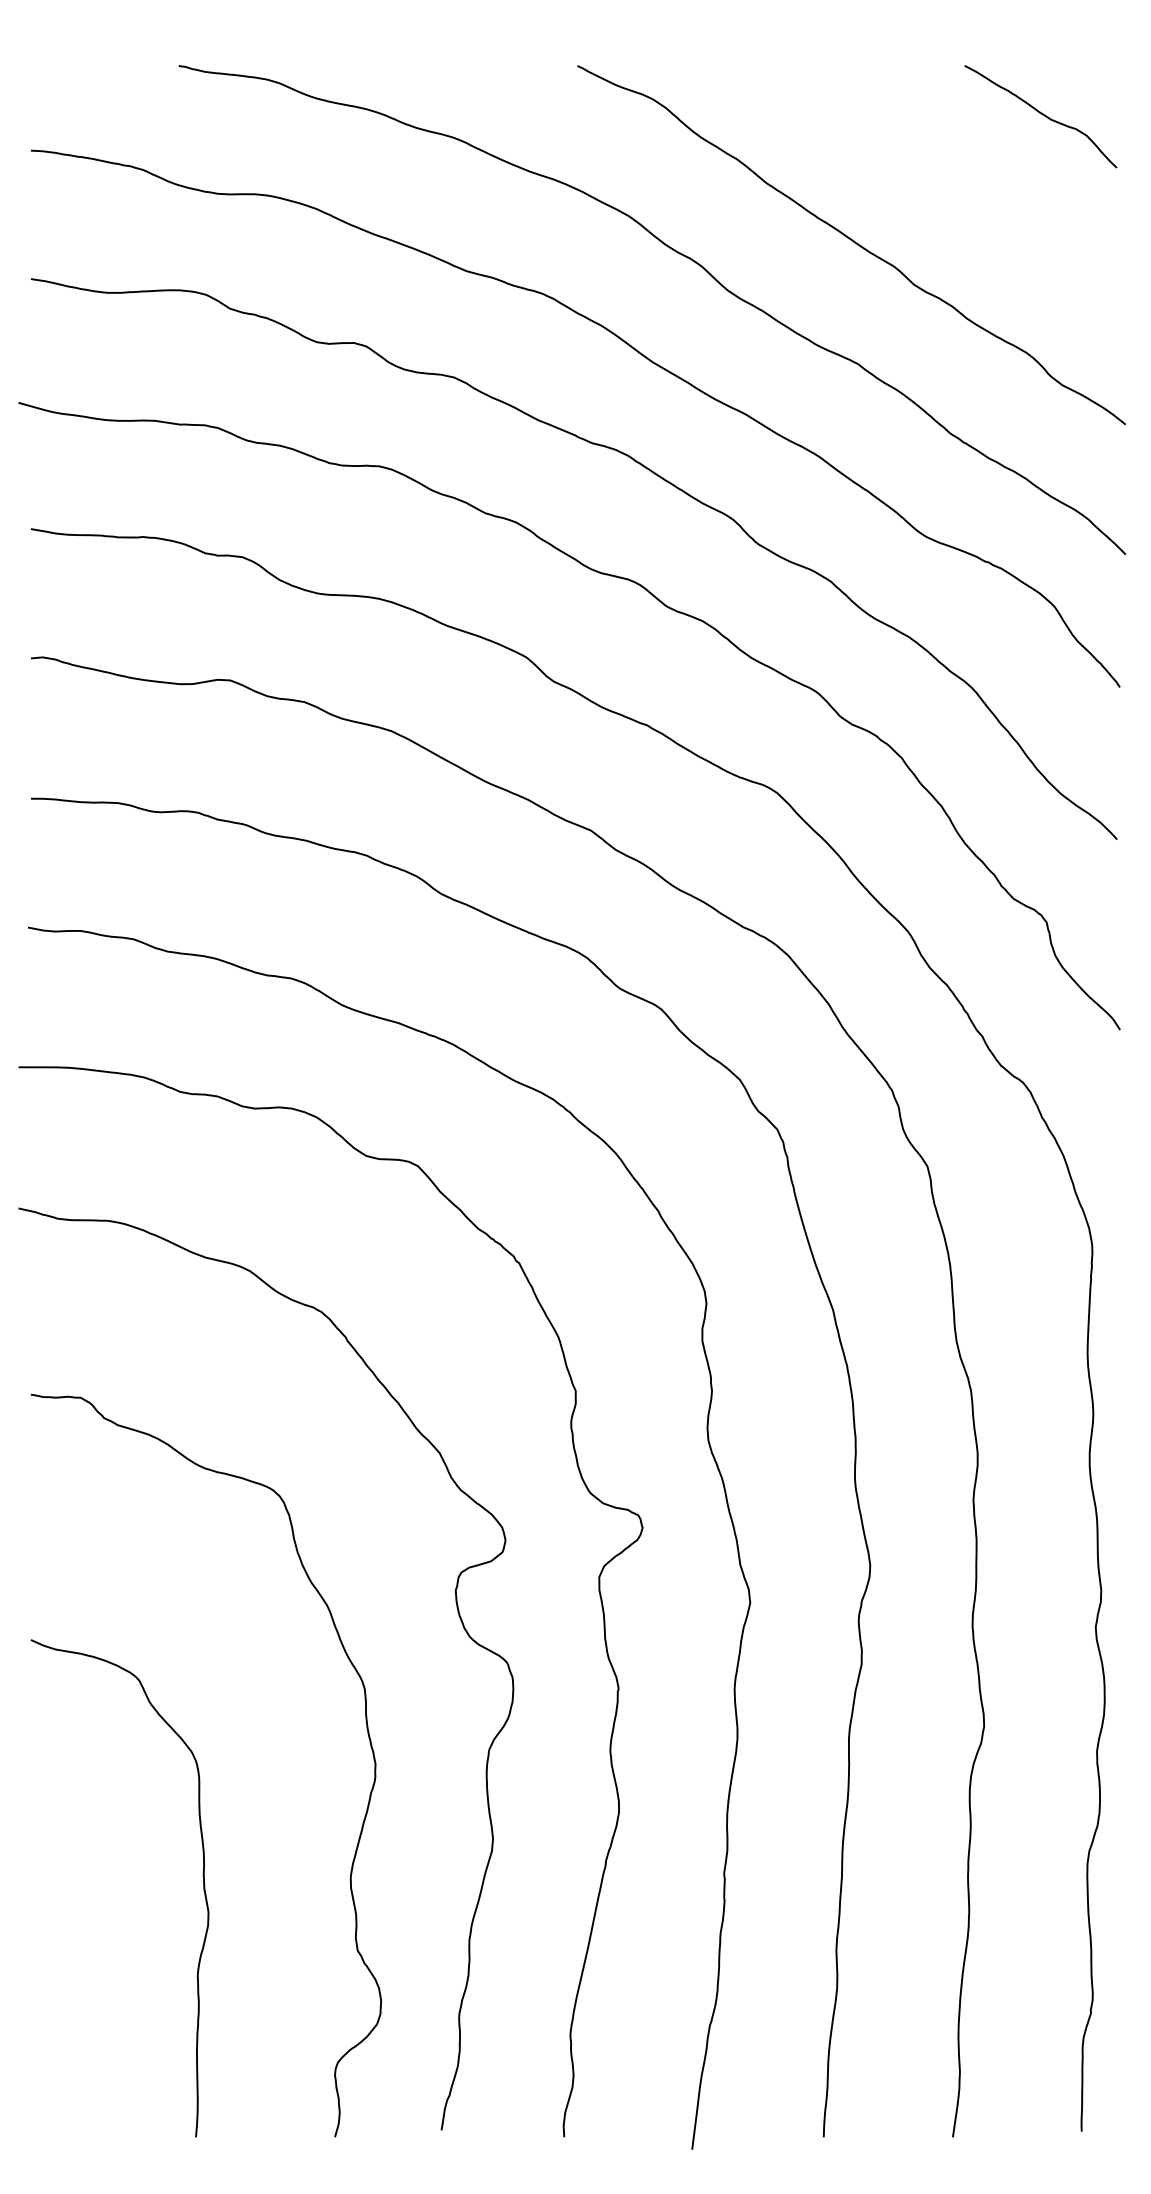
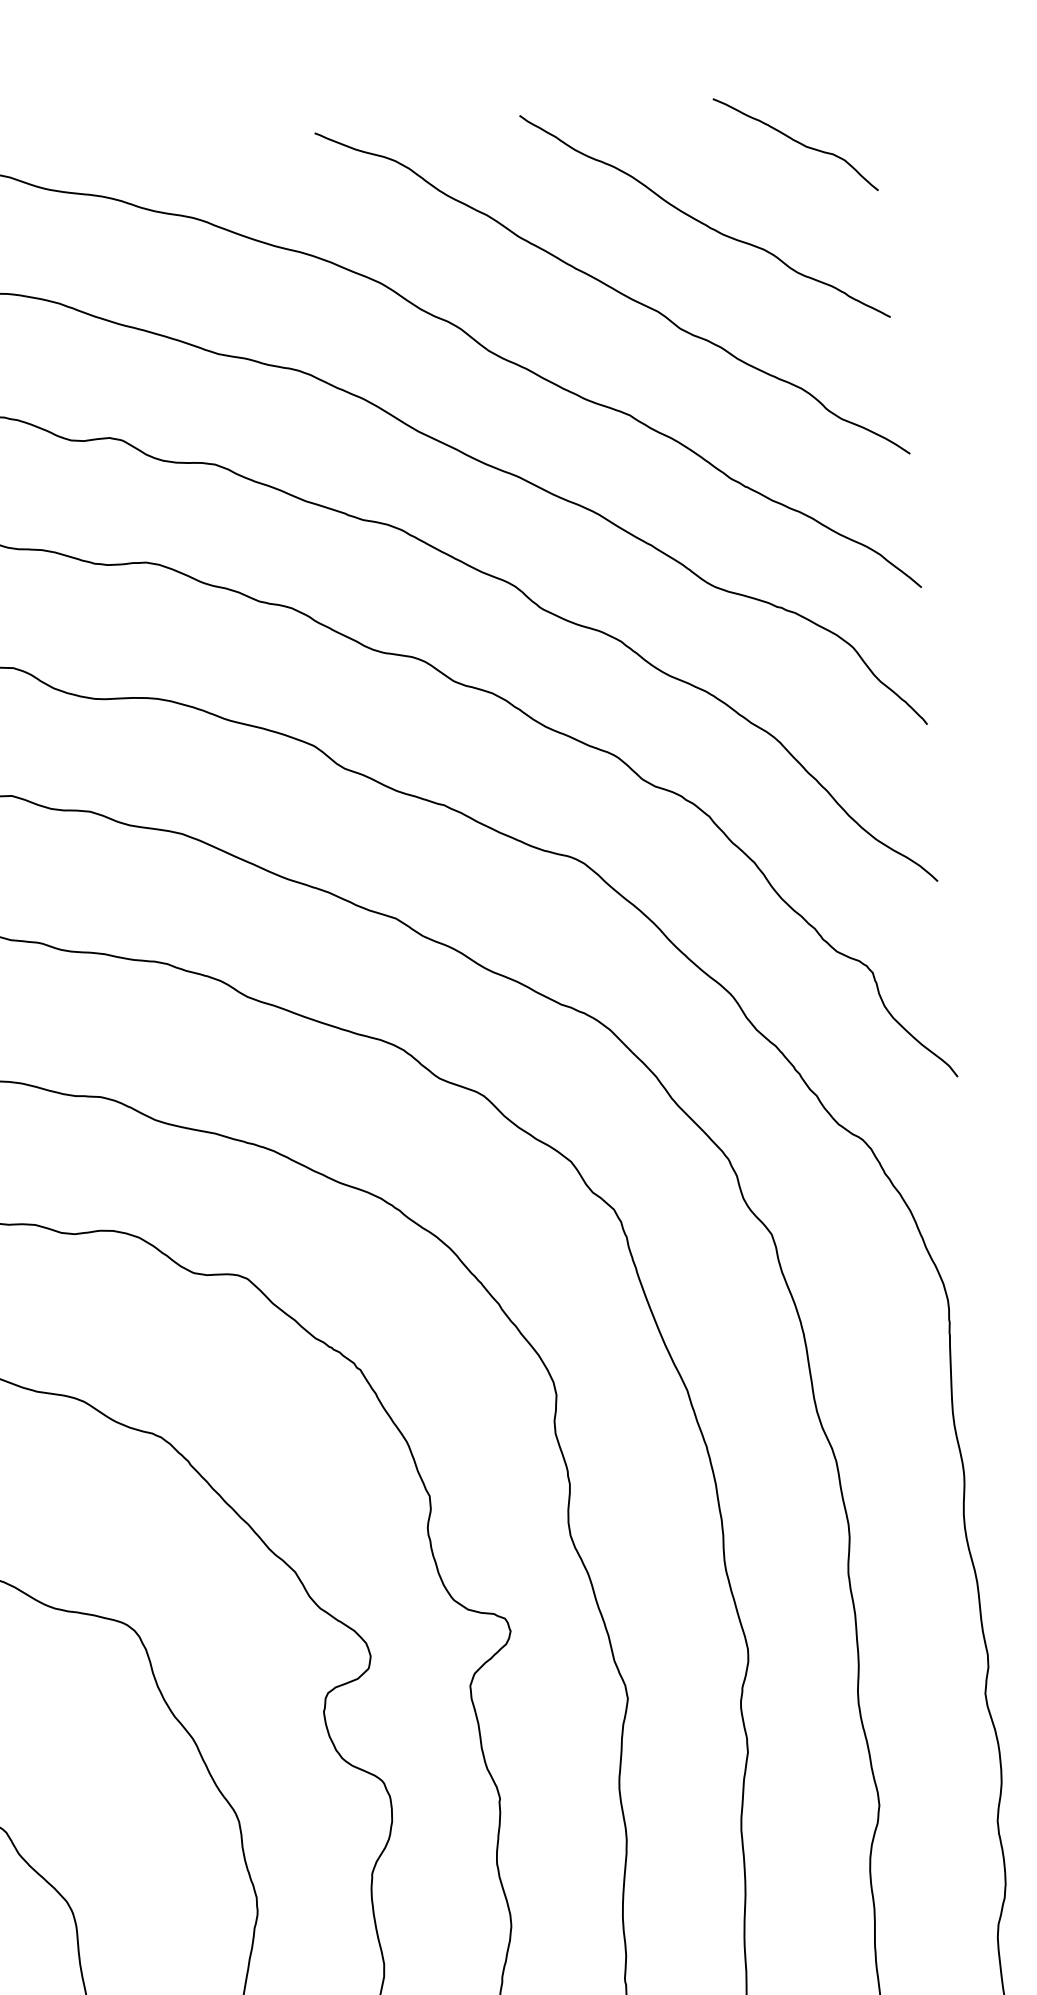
curve: (944, 183) -> (702, 221), added

